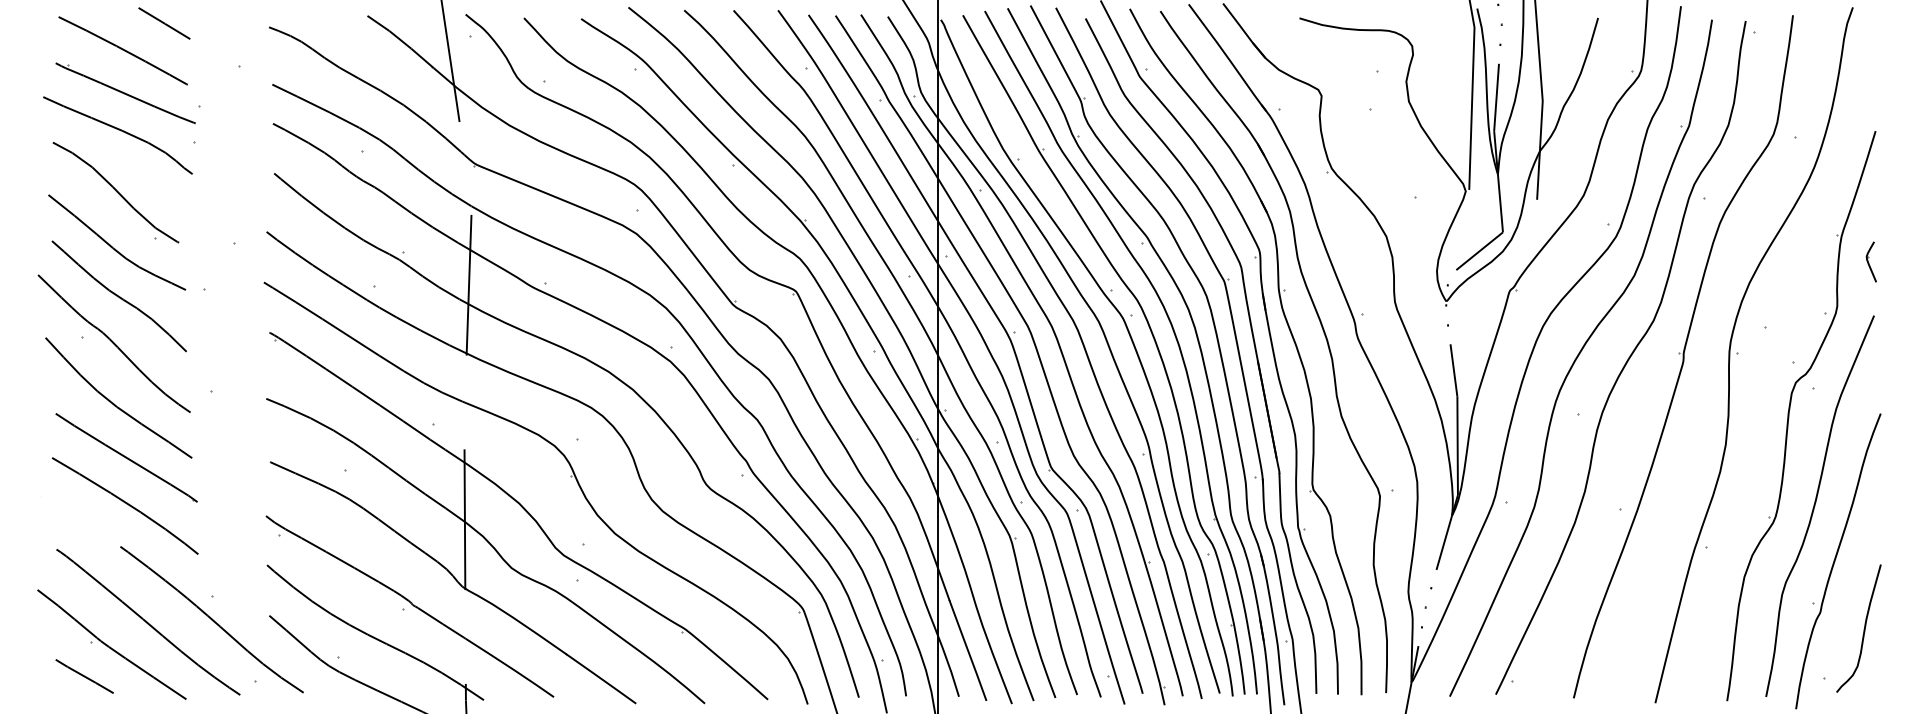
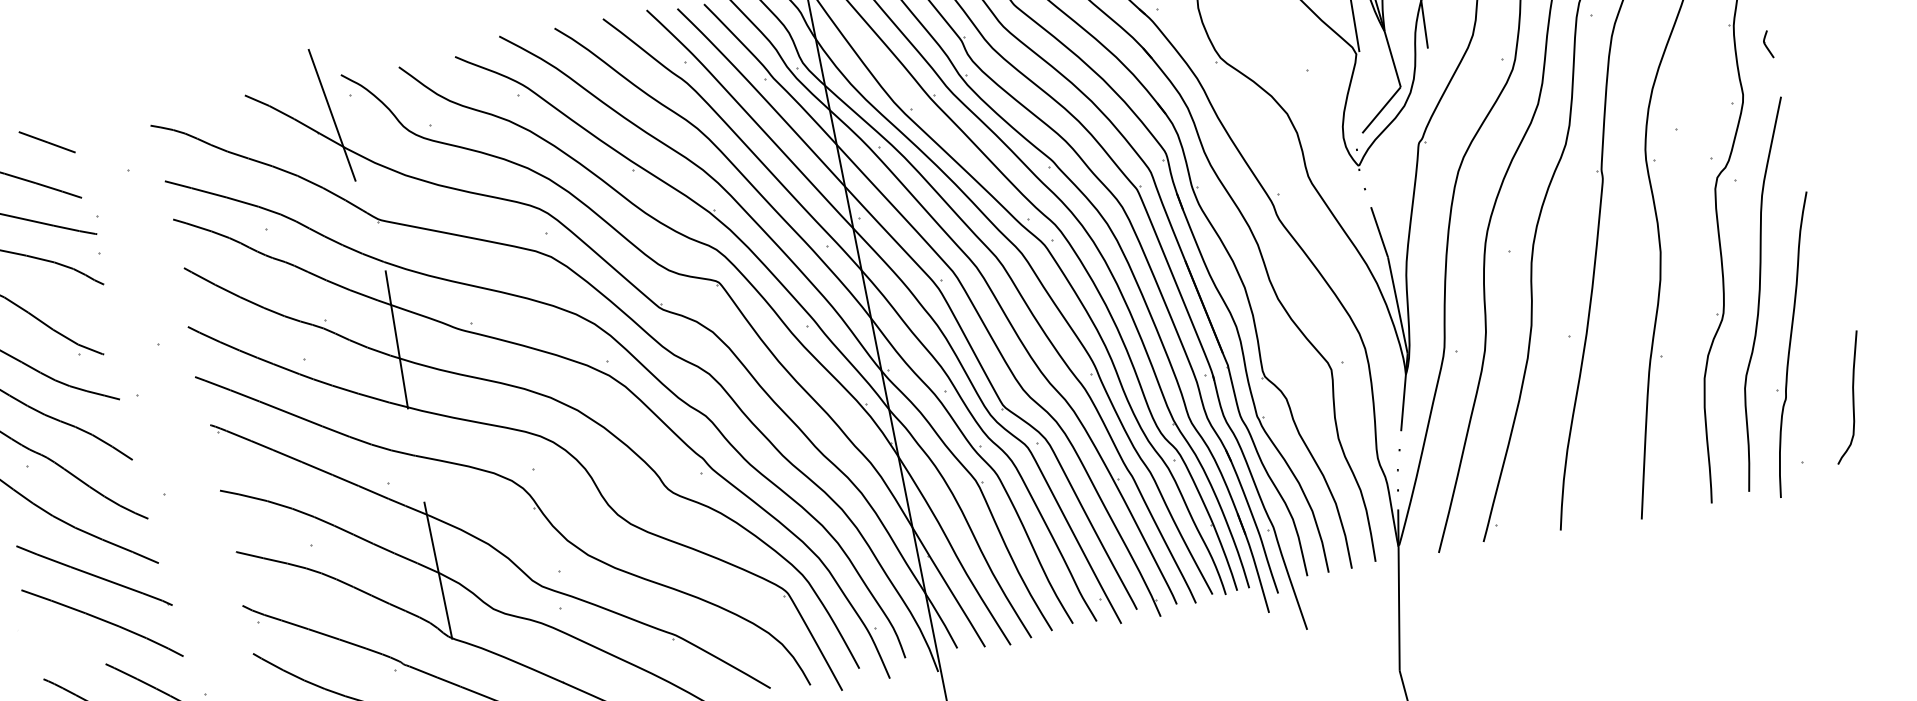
part: (1870, 261) -> (1766, 44), size x0.7
curve: (1863, 629) -> (1852, 397), moved

